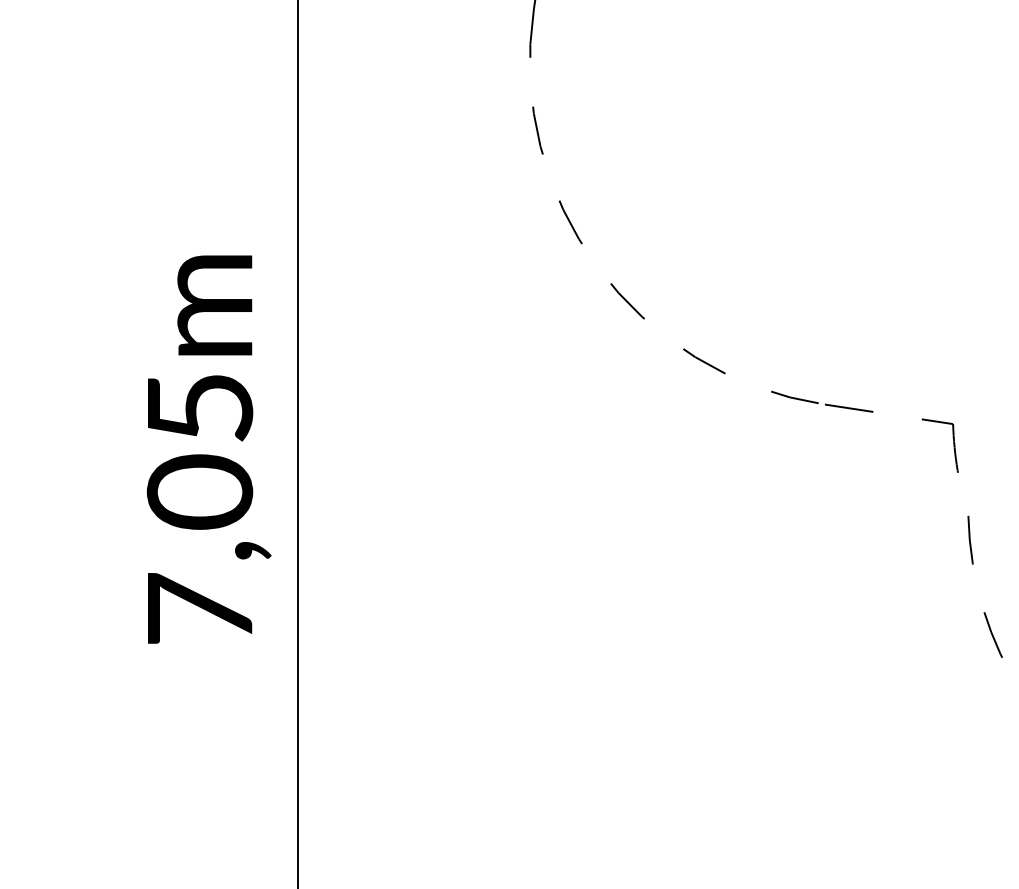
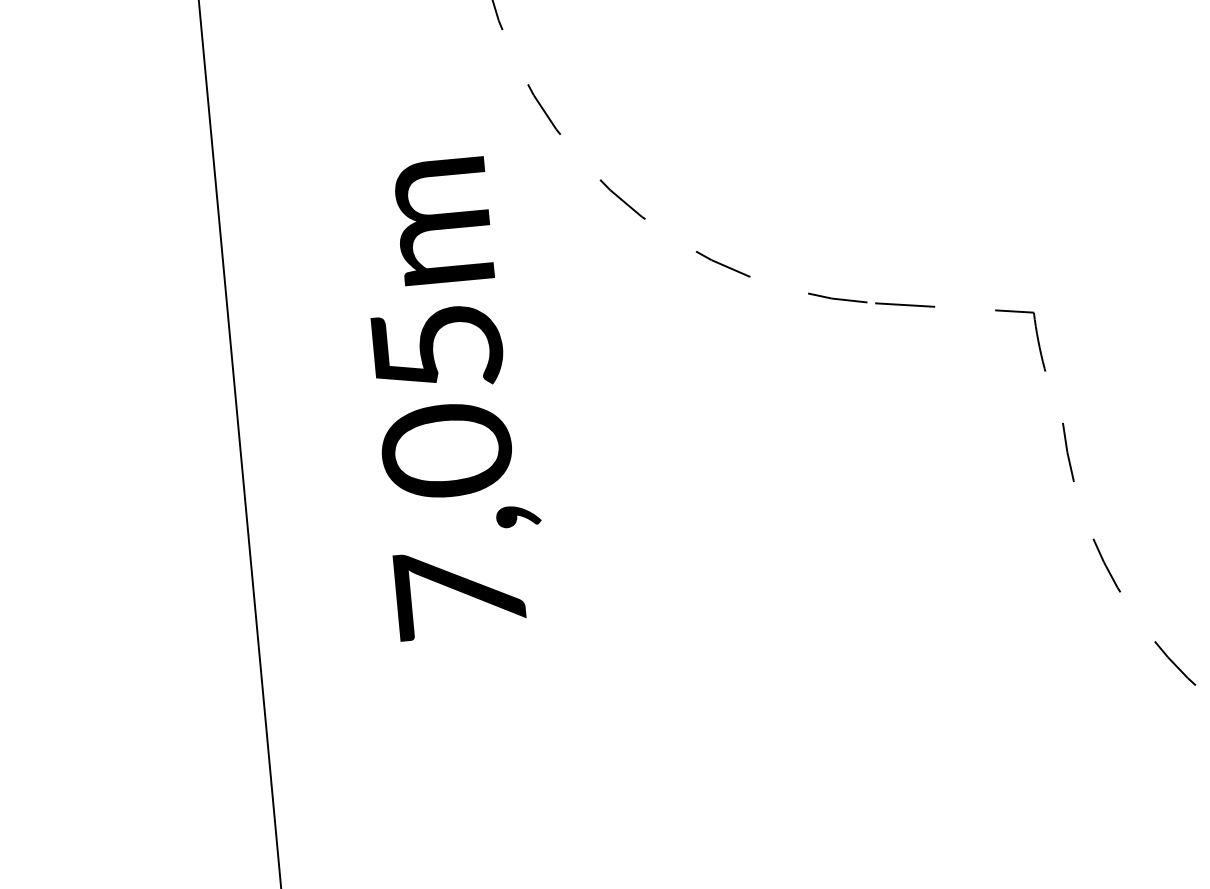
text: (208, 449) -> (452, 397), moved

